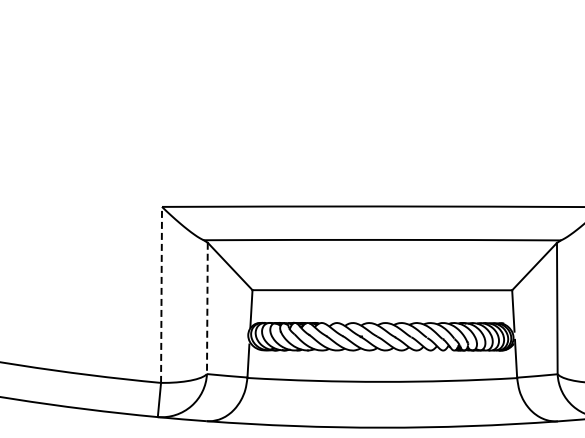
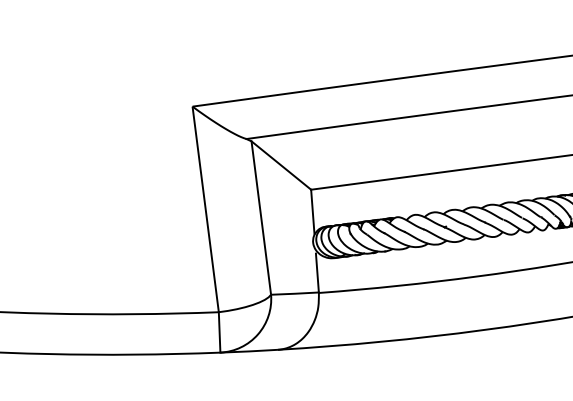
line: (161, 294) -> (205, 208), dashed -> solid
line: (207, 309) -> (261, 219), dashed -> solid

